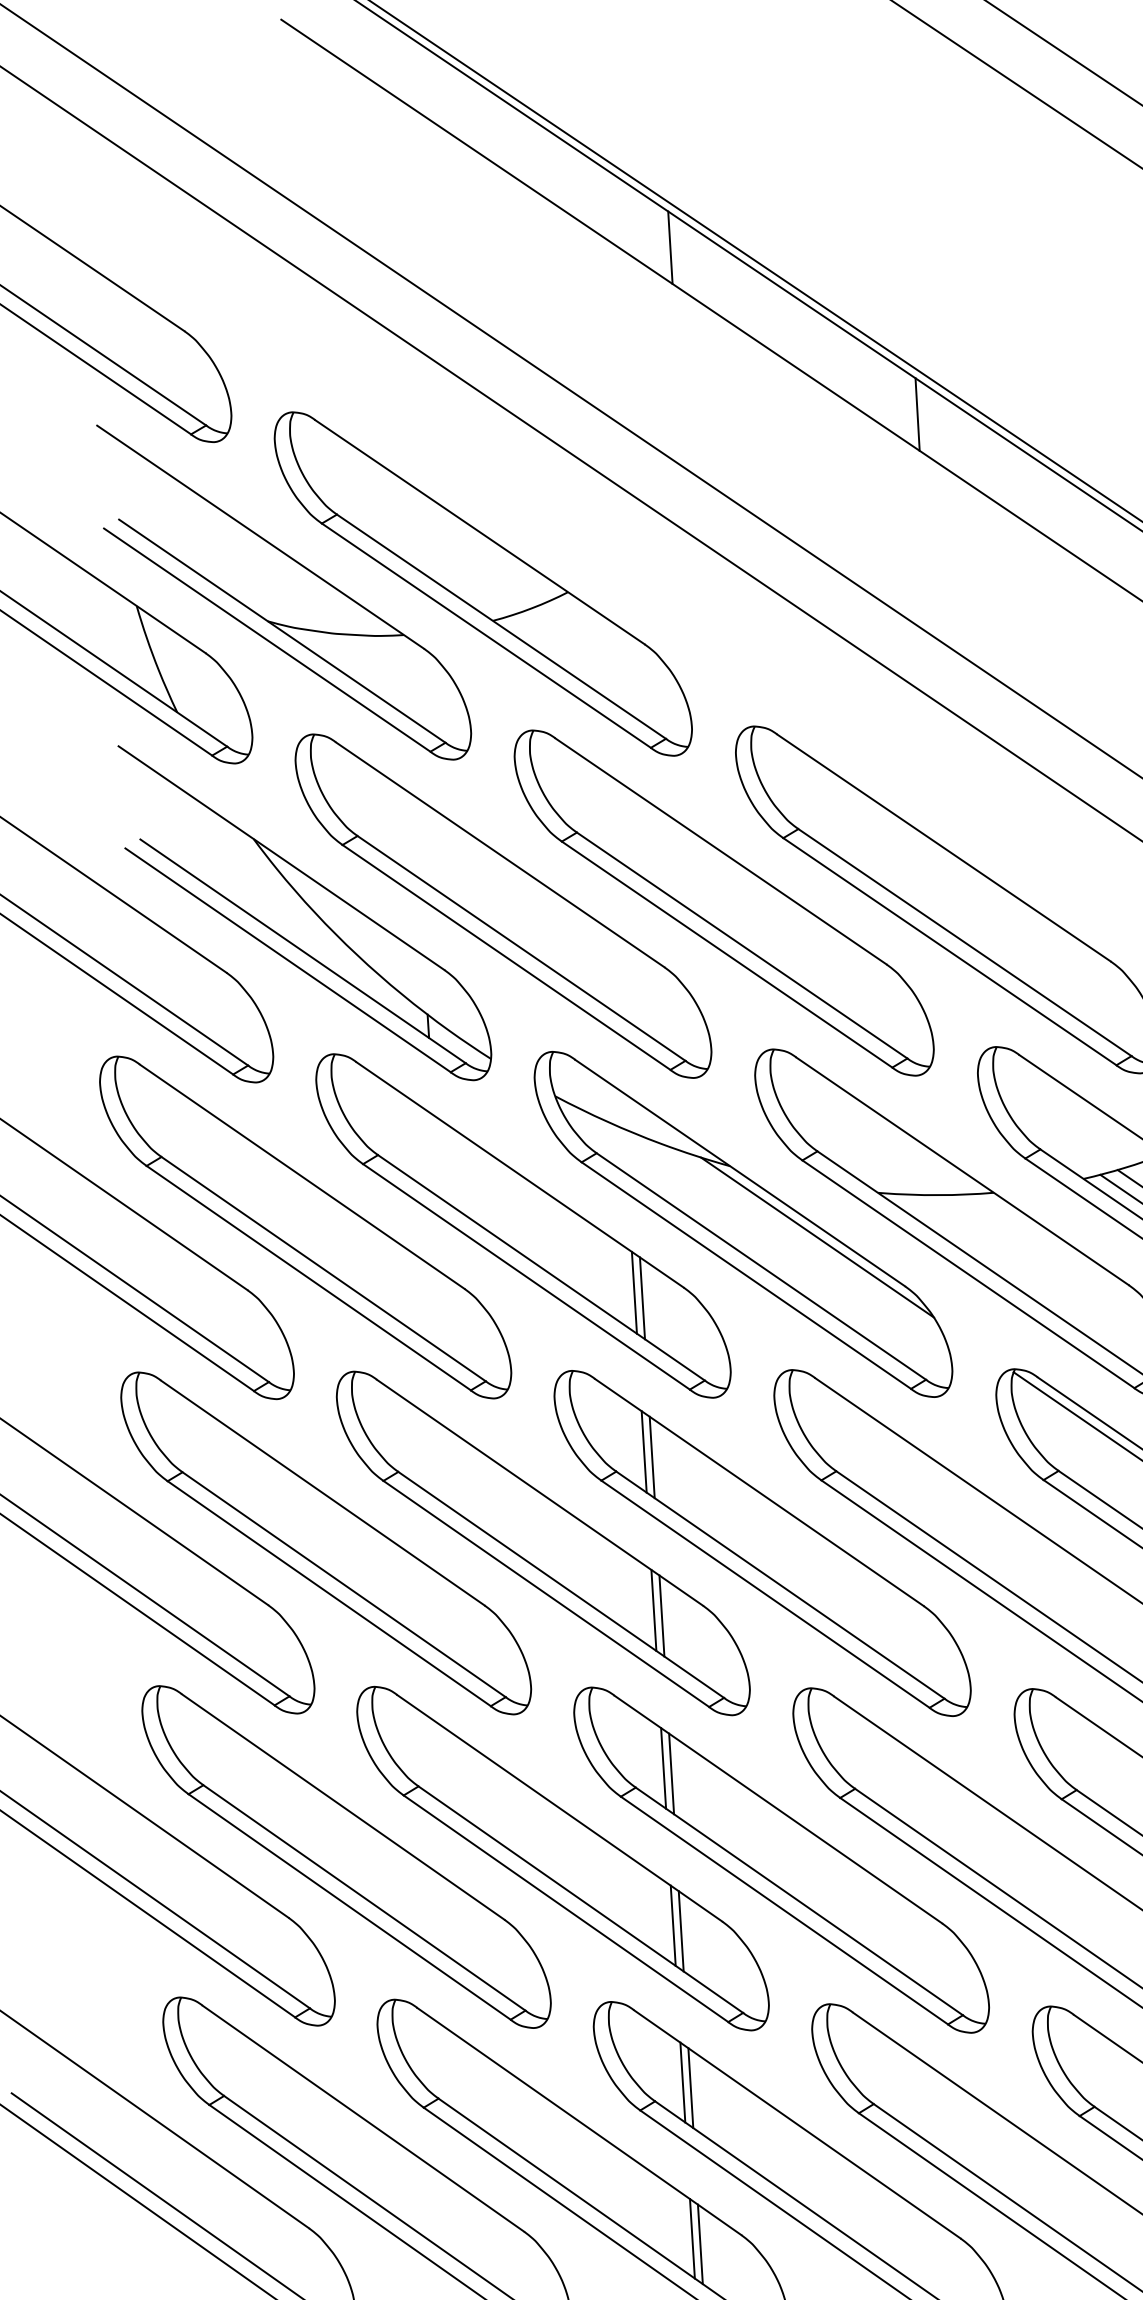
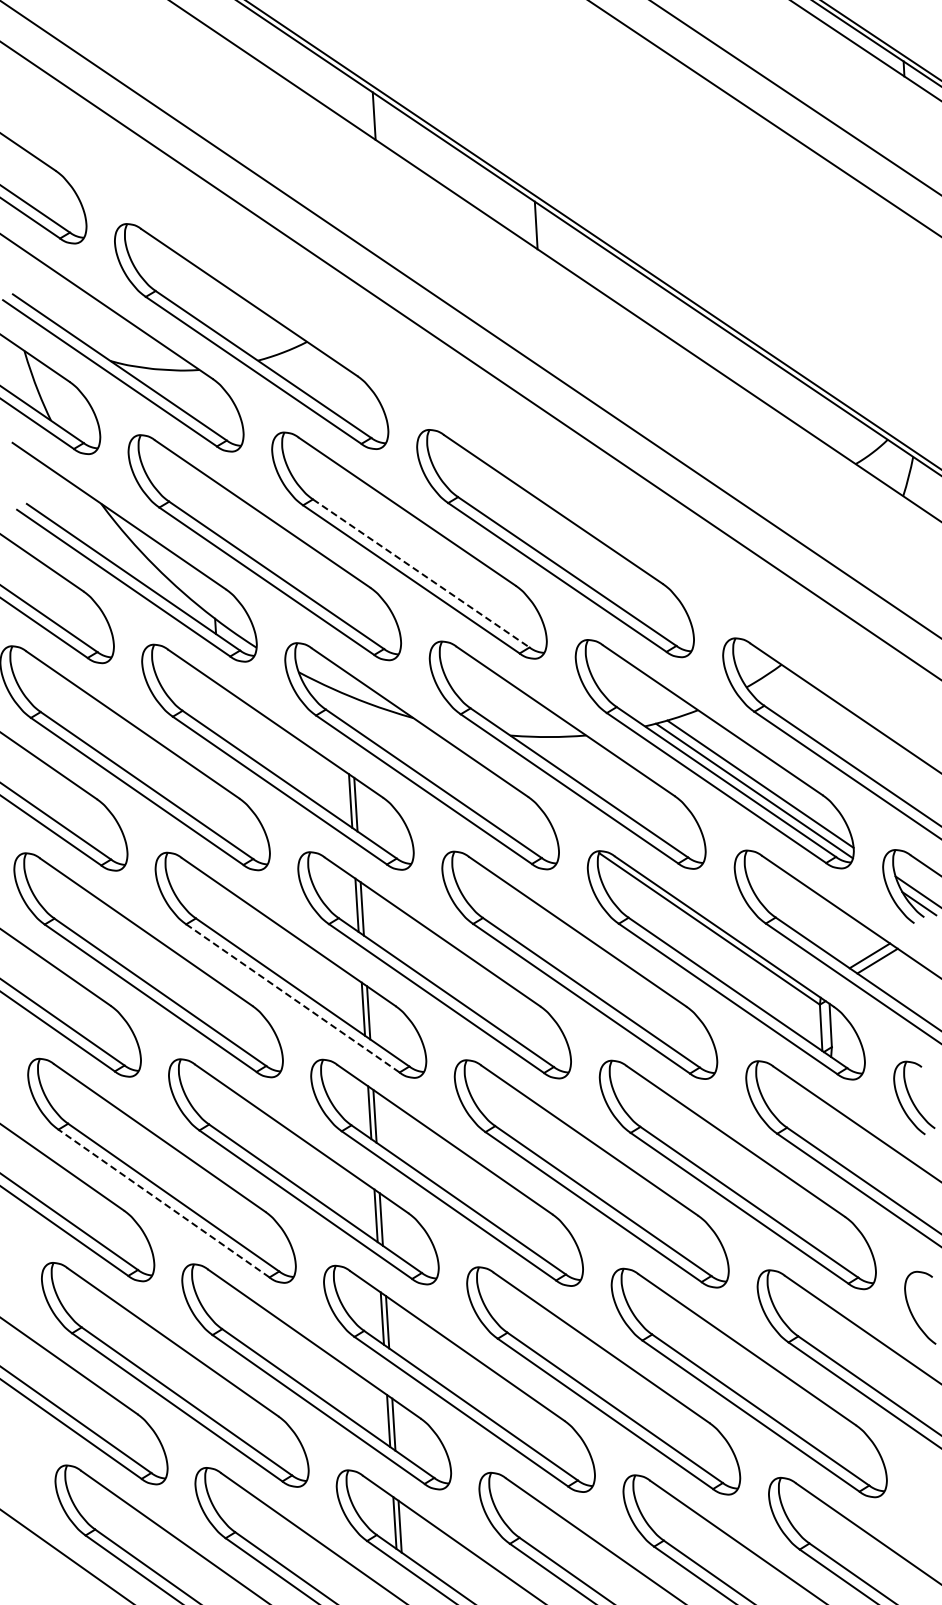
line: (742, 945) -> (421, 573), solid -> dashed
line: (817, 1237) -> (470, 764), removed
line: (545, 1594) -> (292, 998), solid -> dashed
line: (350, 1906) -> (164, 1203), solid -> dashed

